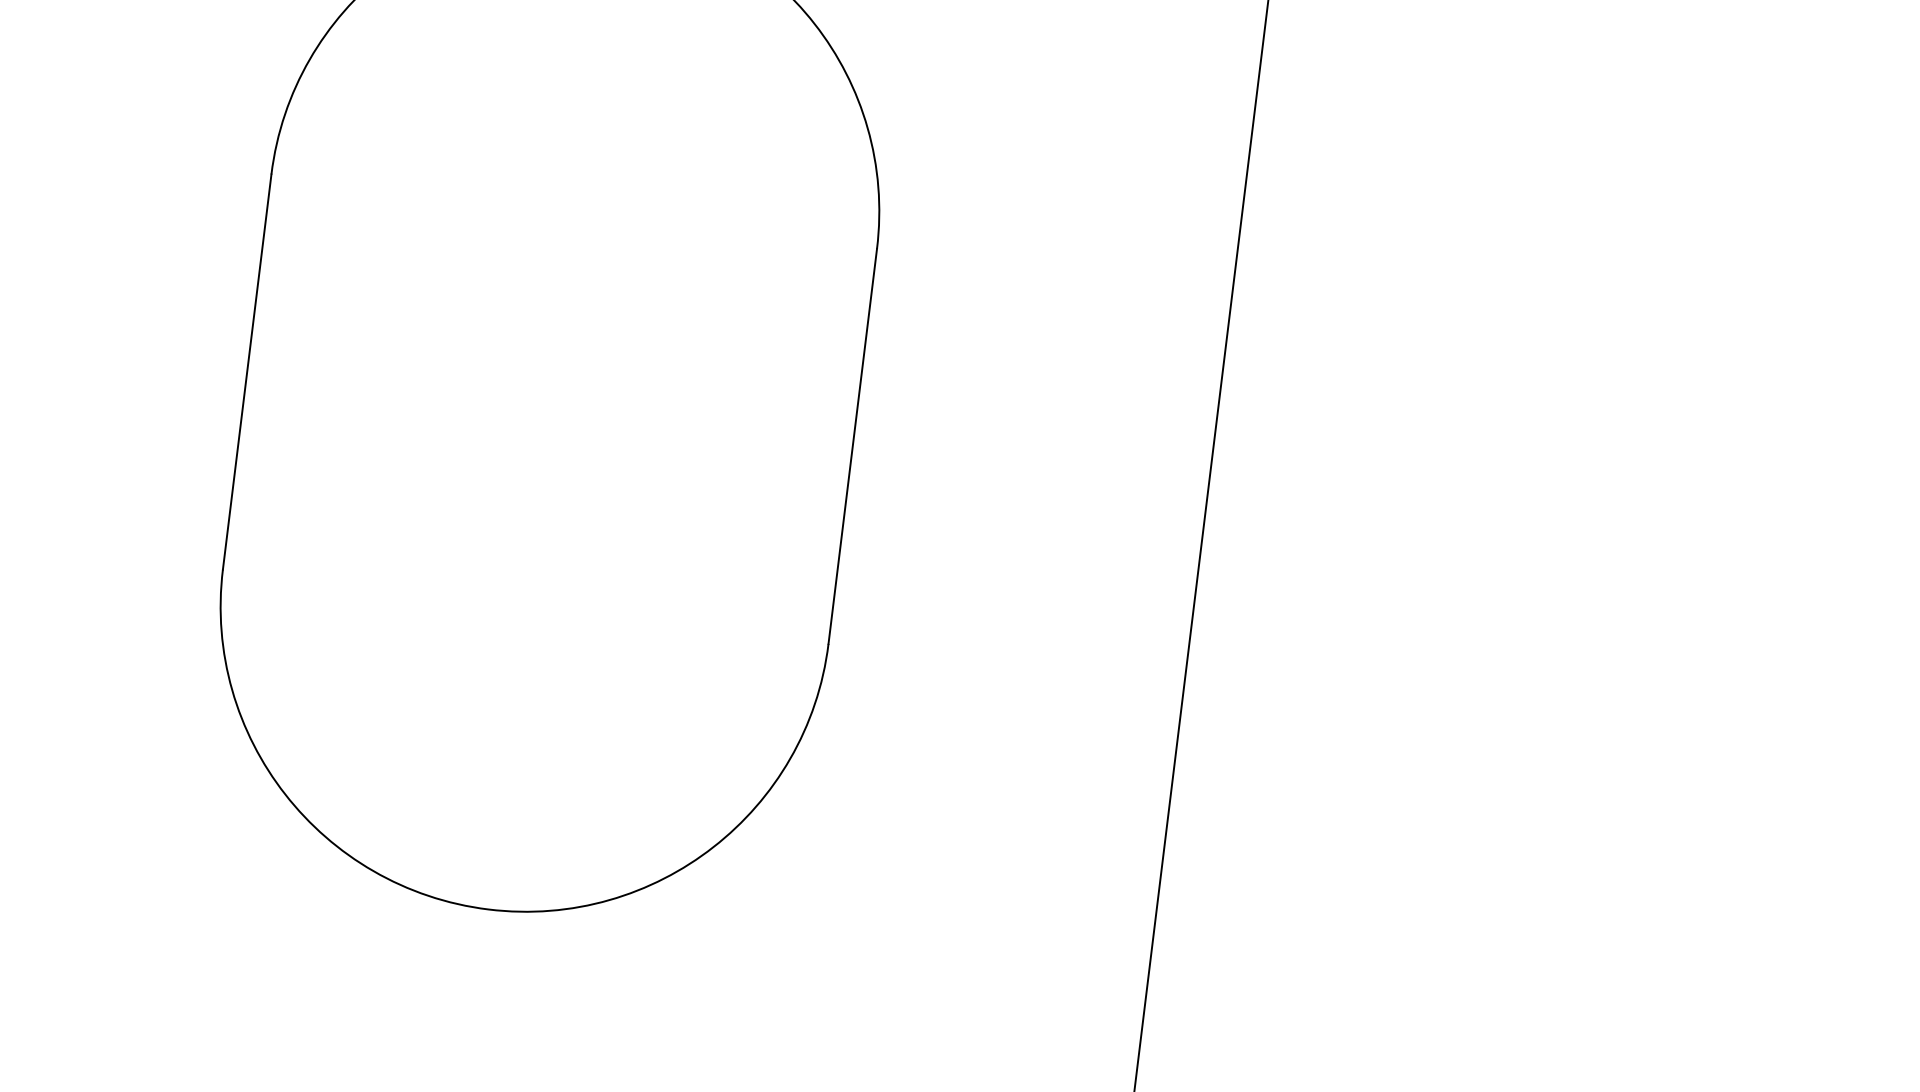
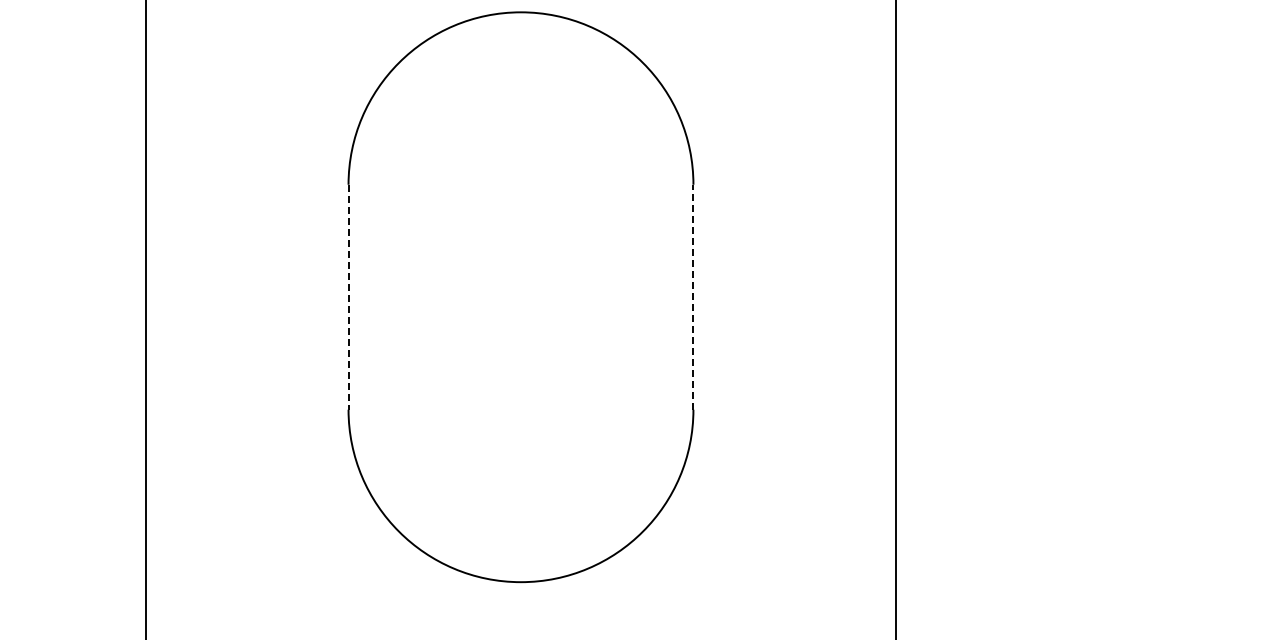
line: (247, 372) -> (348, 297), solid -> dashed
line: (853, 445) -> (693, 296), solid -> dashed

